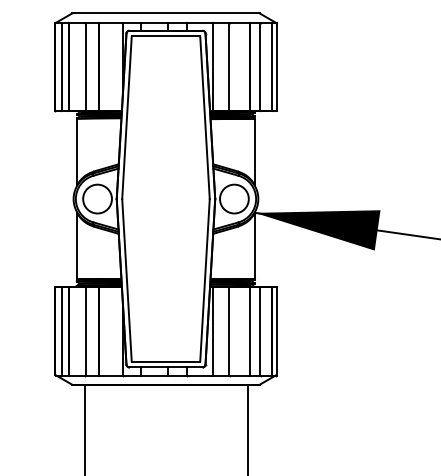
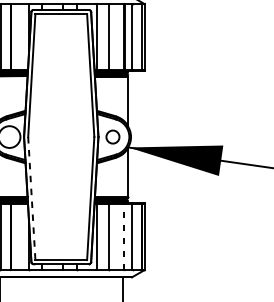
circle: (234, 198) -> (113, 136), size x0.6
line: (126, 280) -> (31, 198), solid -> dashed
line: (249, 331) -> (124, 237), solid -> dashed

